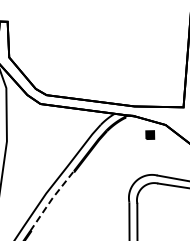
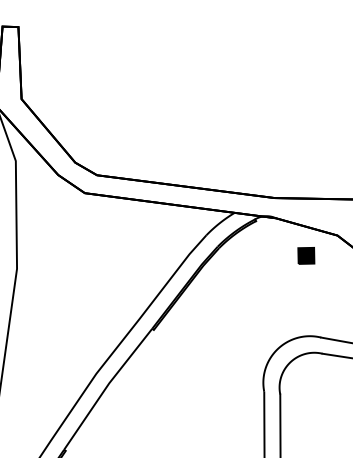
line: (51, 199) -> (106, 385), dashed -> solid

